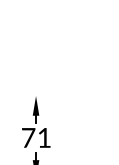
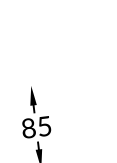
text: (36, 137) -> (36, 126), 71 -> 85

